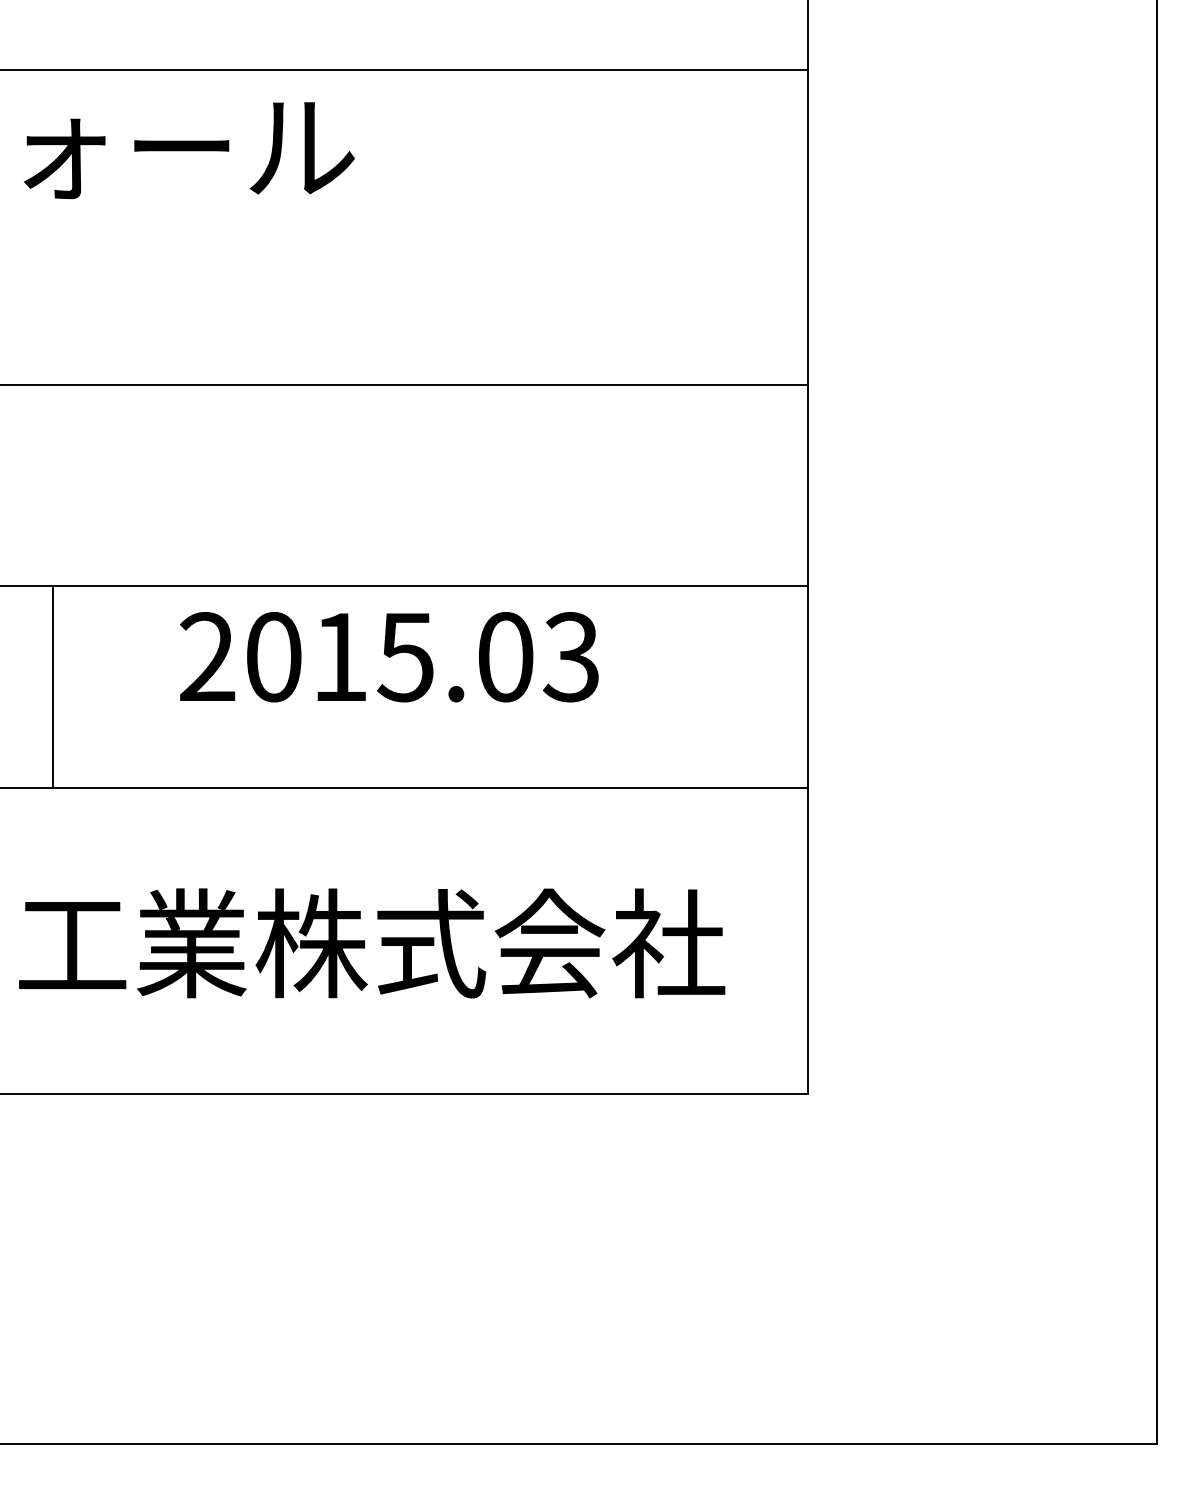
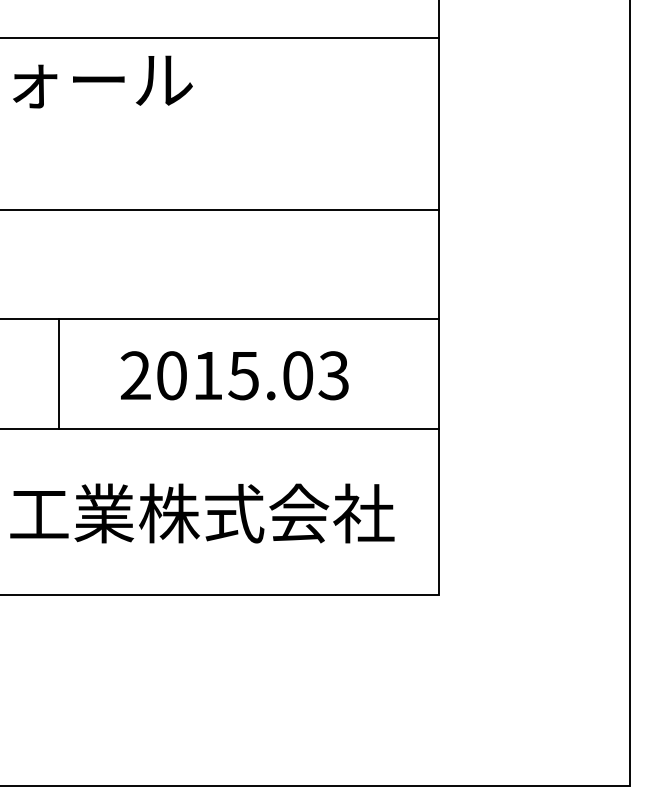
text: (388, 656) -> (234, 375), moved
line: (52, 686) -> (58, 373), moved

